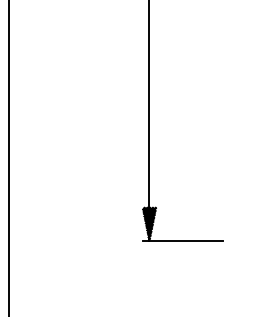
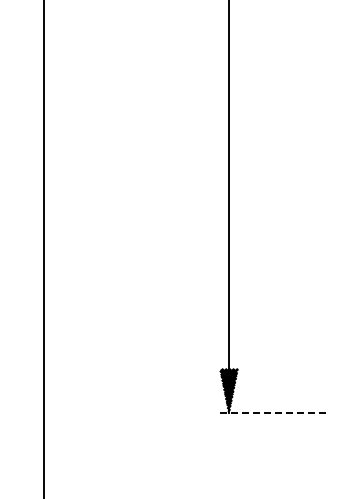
line: (183, 240) -> (273, 412), solid -> dashed

